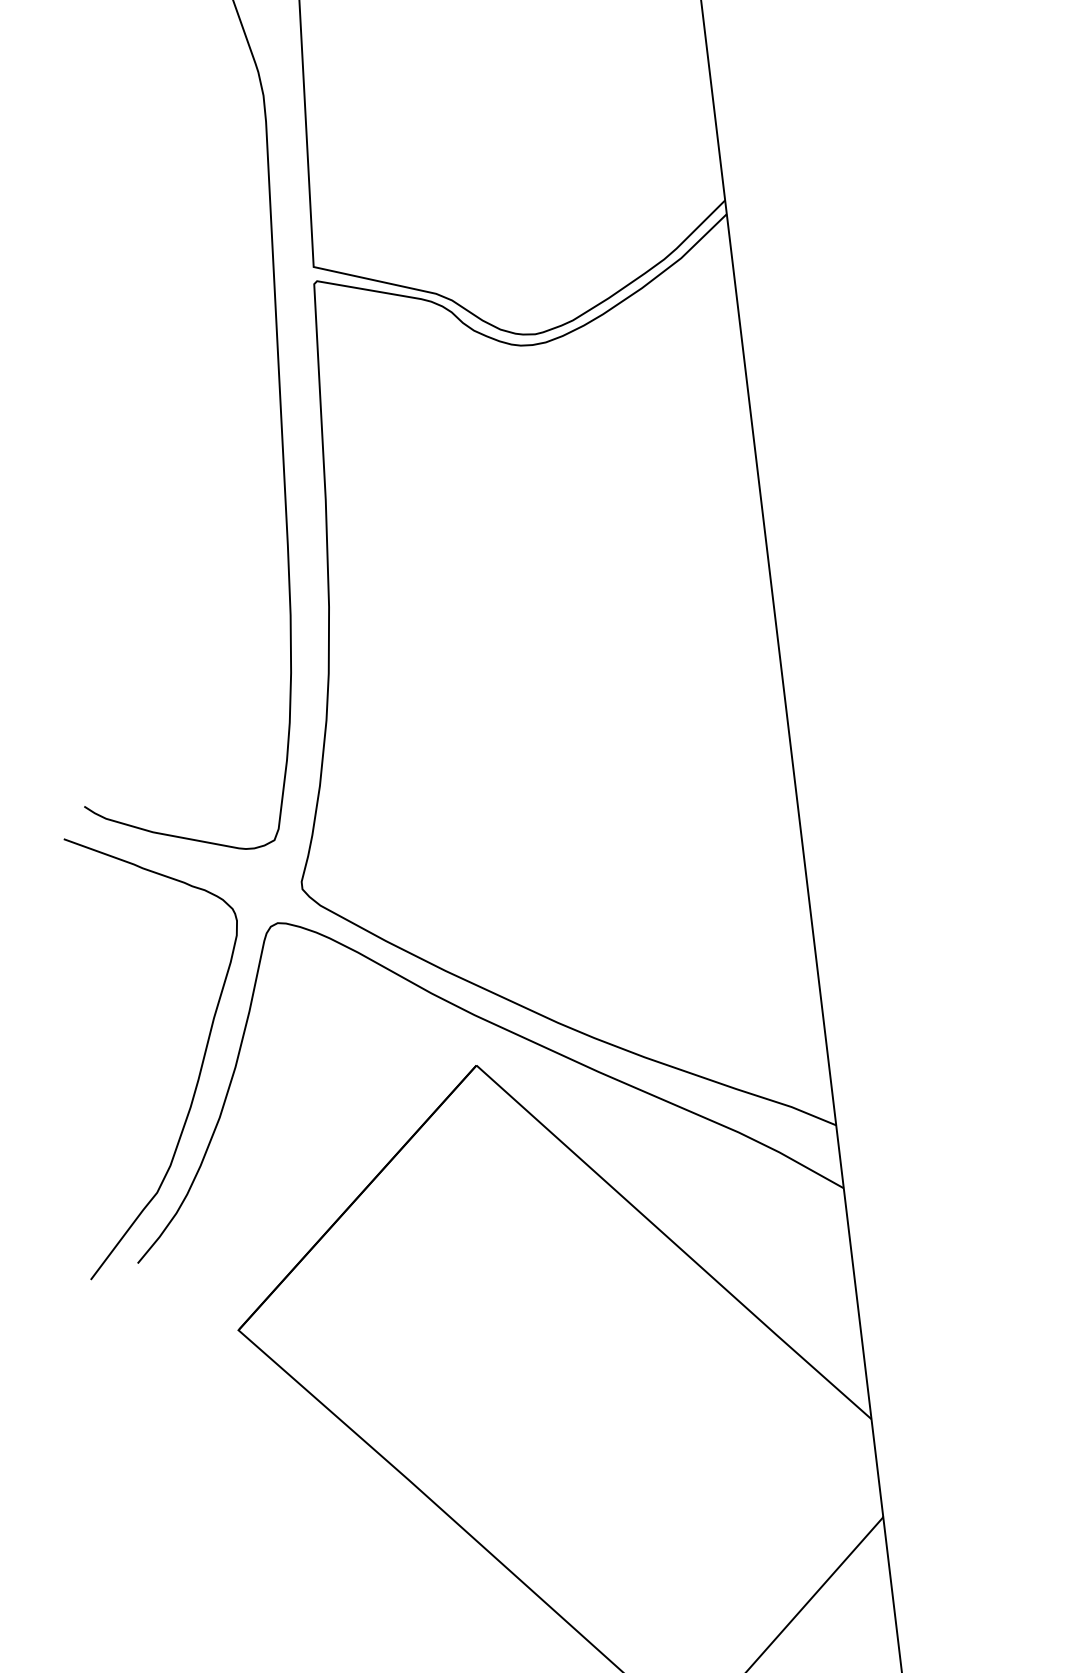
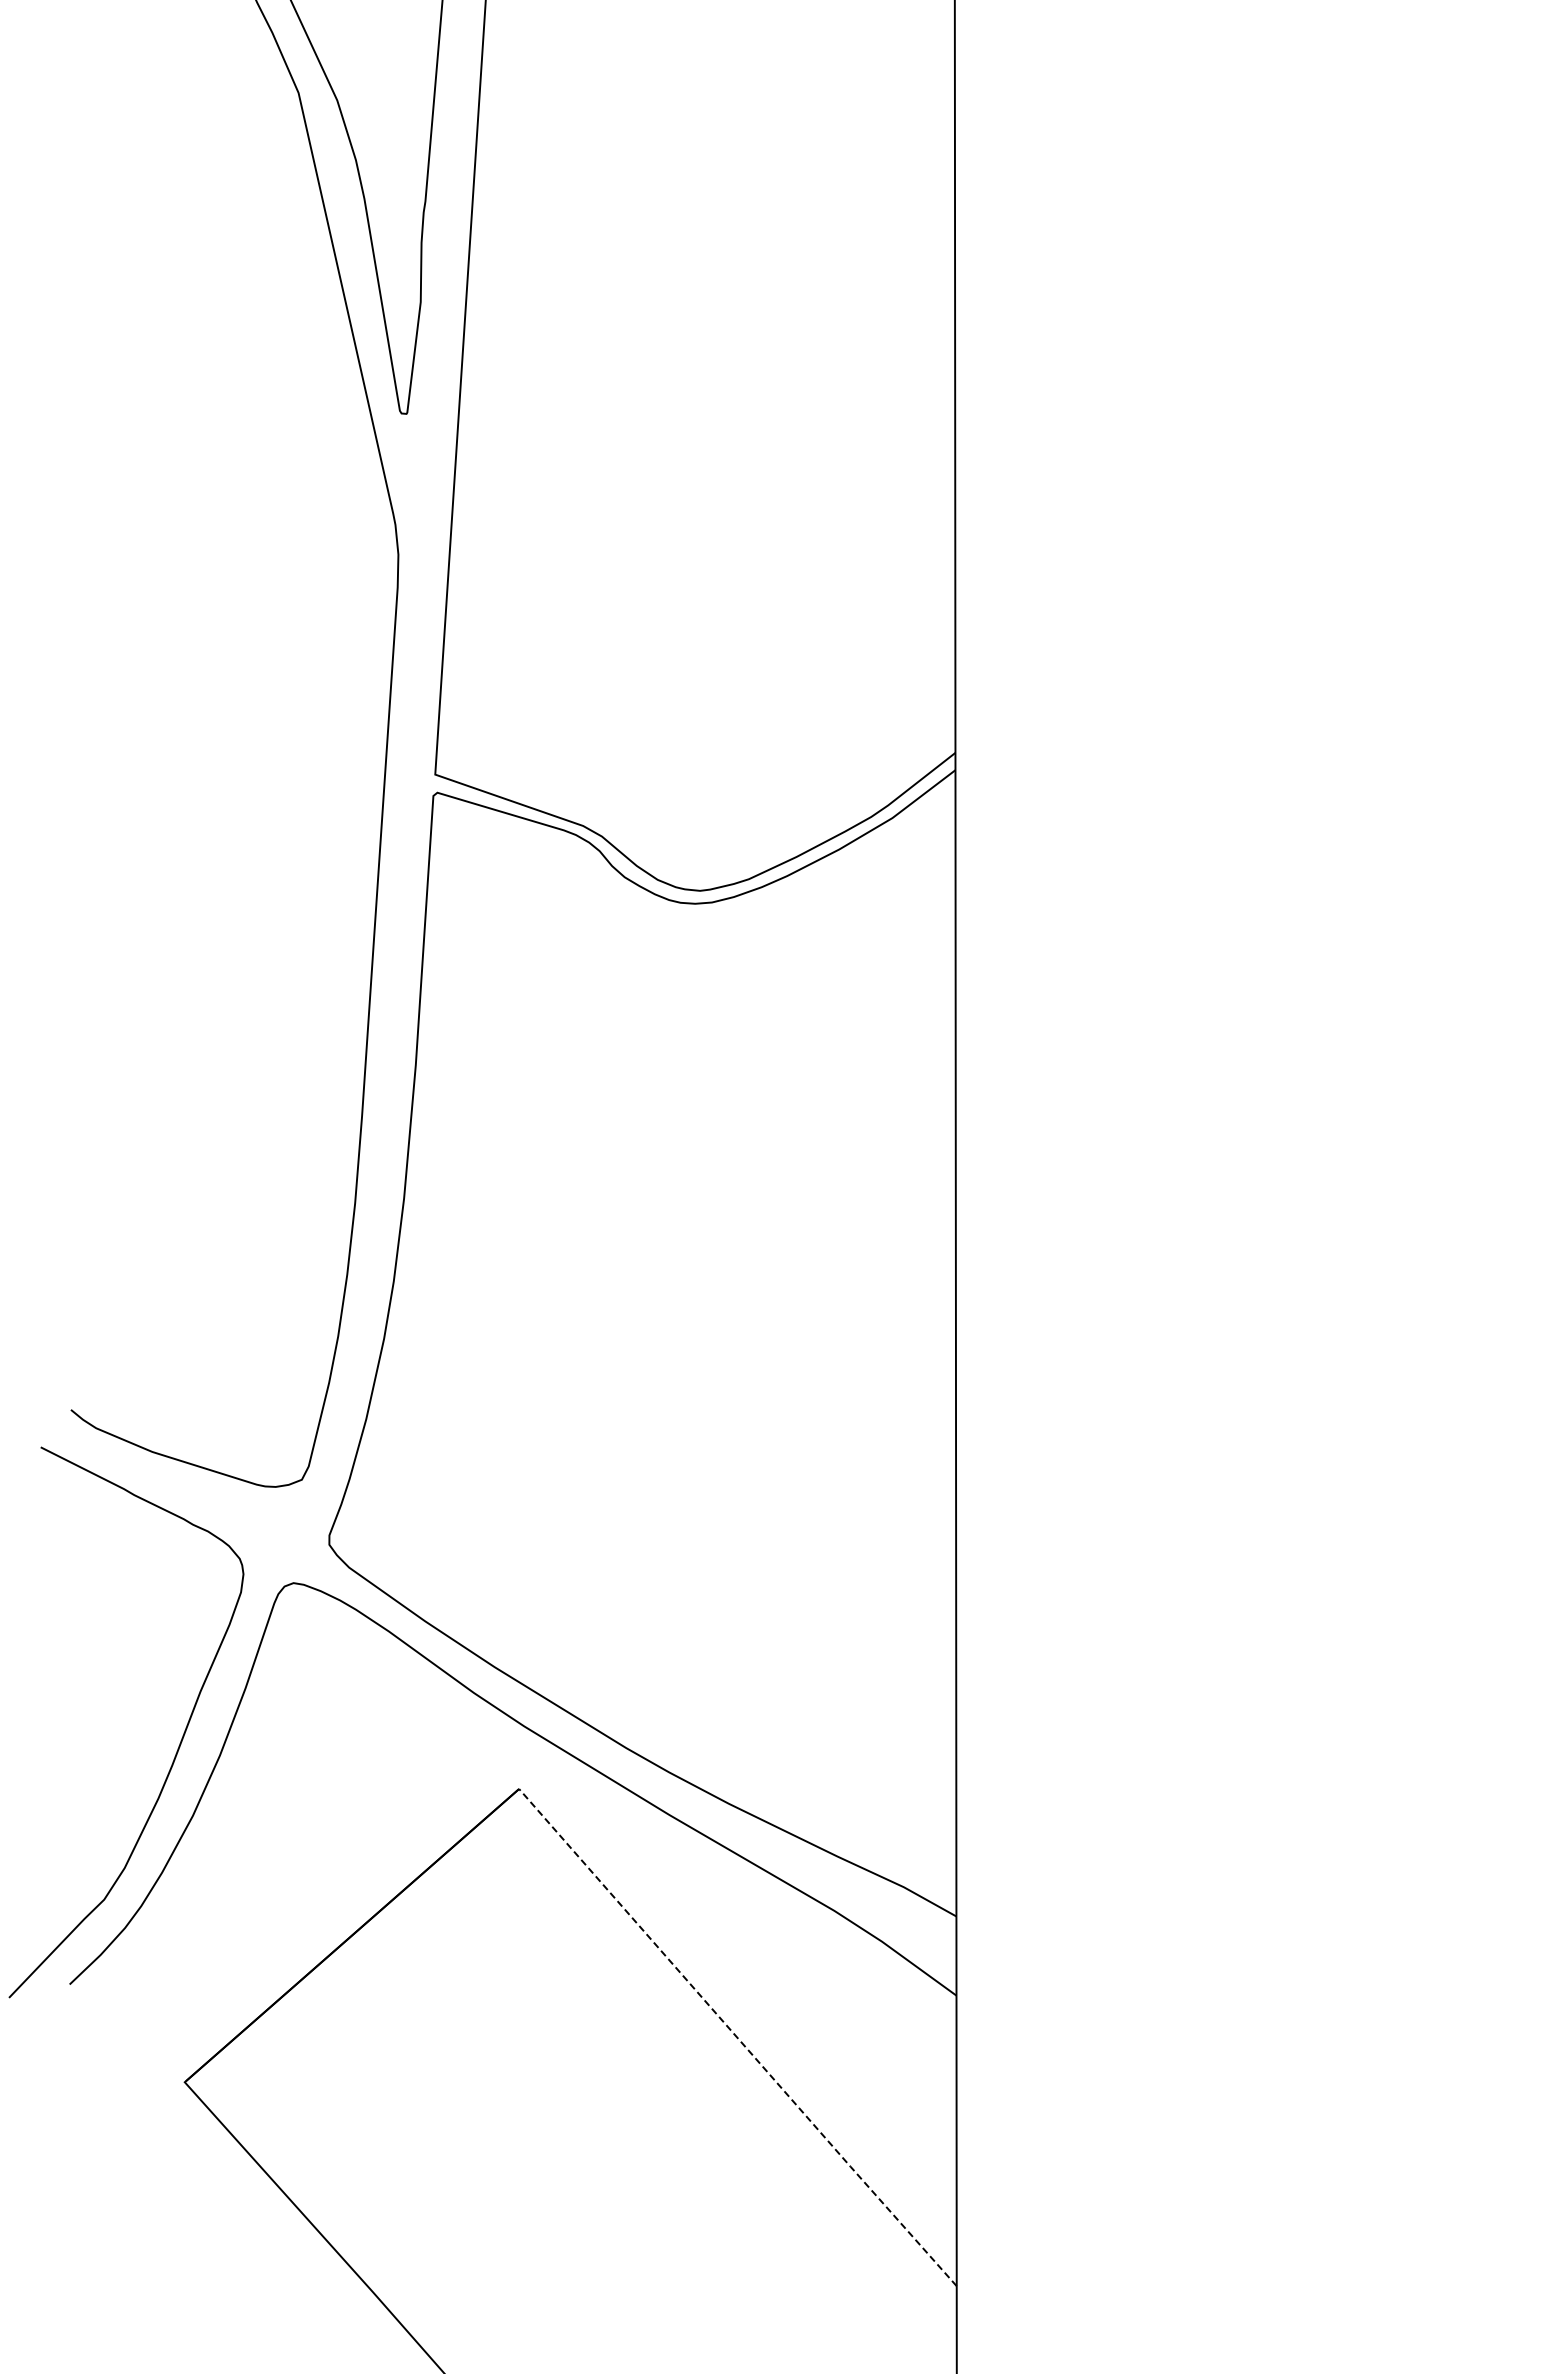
line: (673, 1243) -> (737, 2038), solid -> dashed

